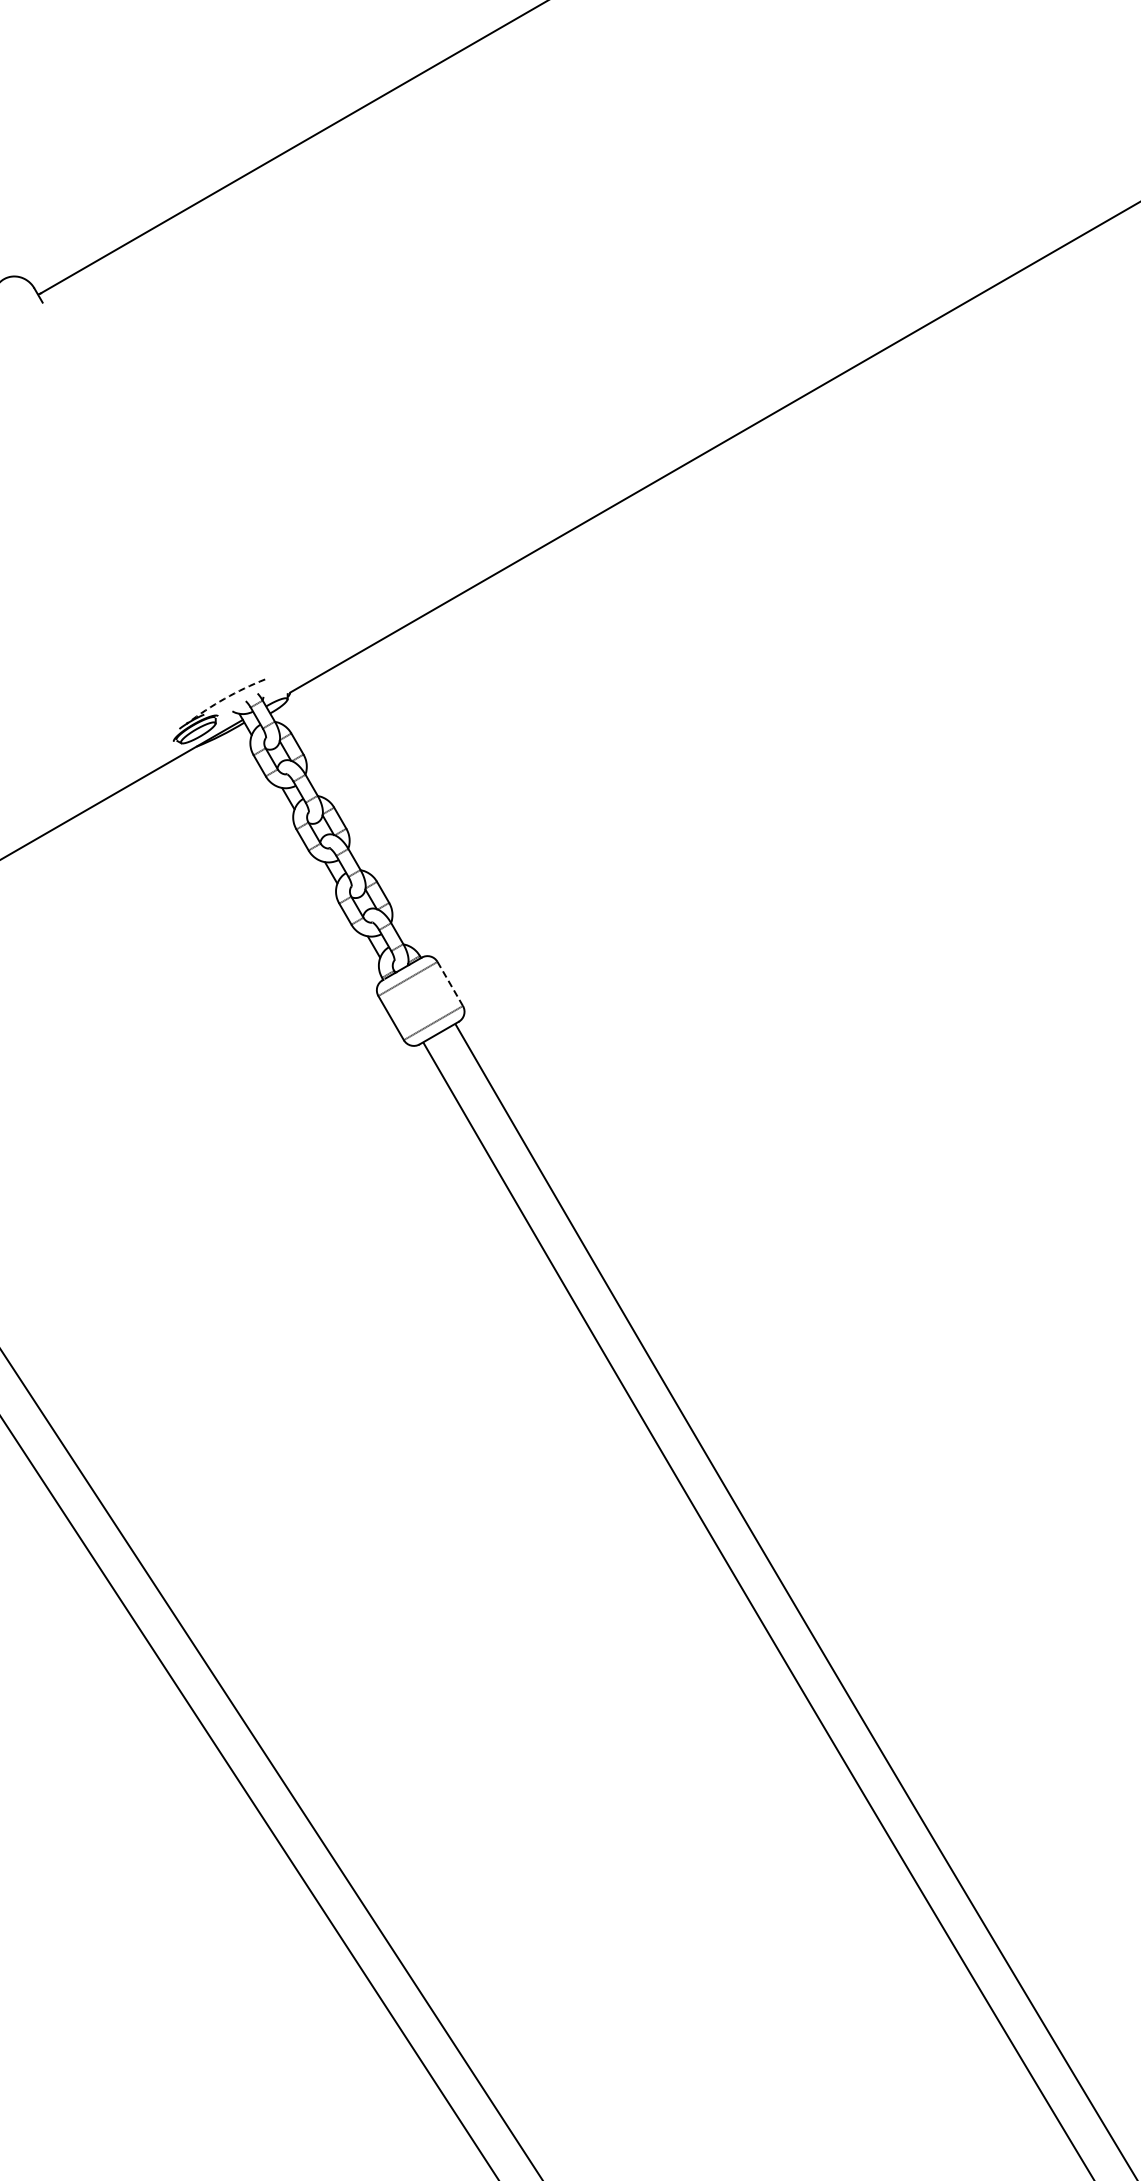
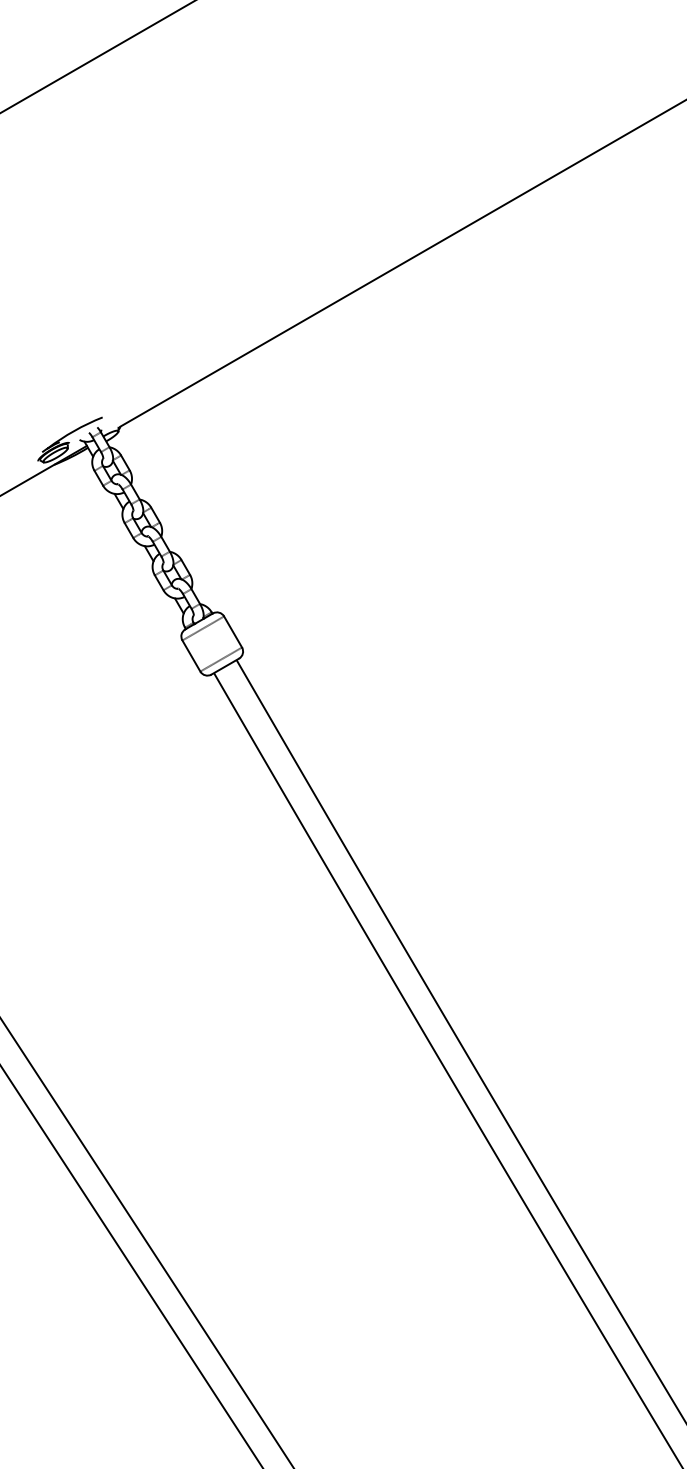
arc: (224, 698) -> (74, 430), dashed -> solid
line: (450, 983) -> (233, 631), dashed -> solid

